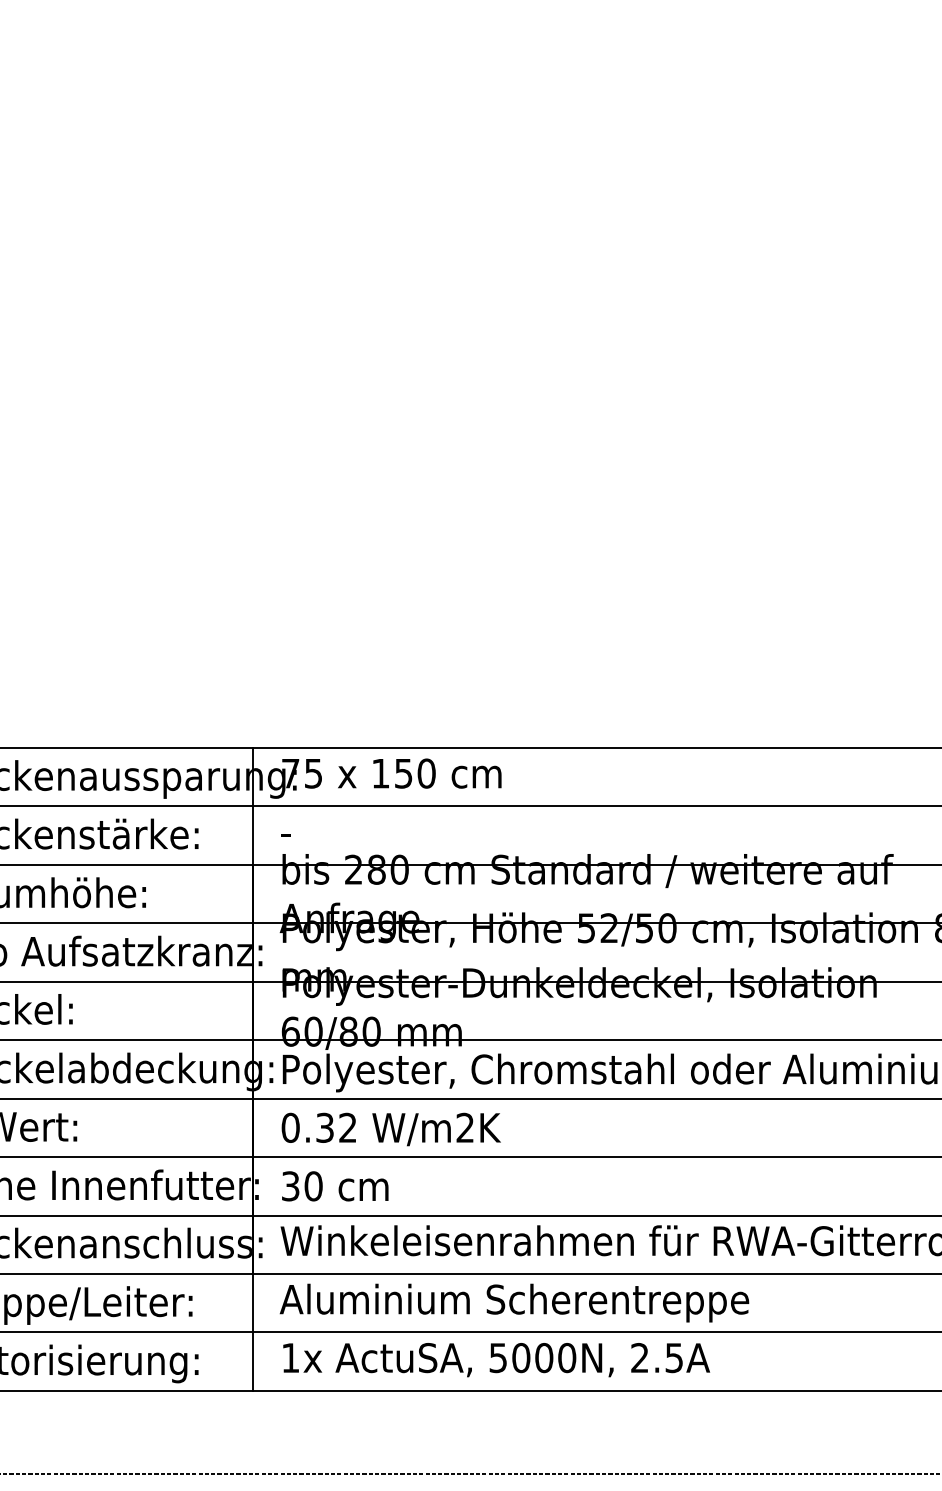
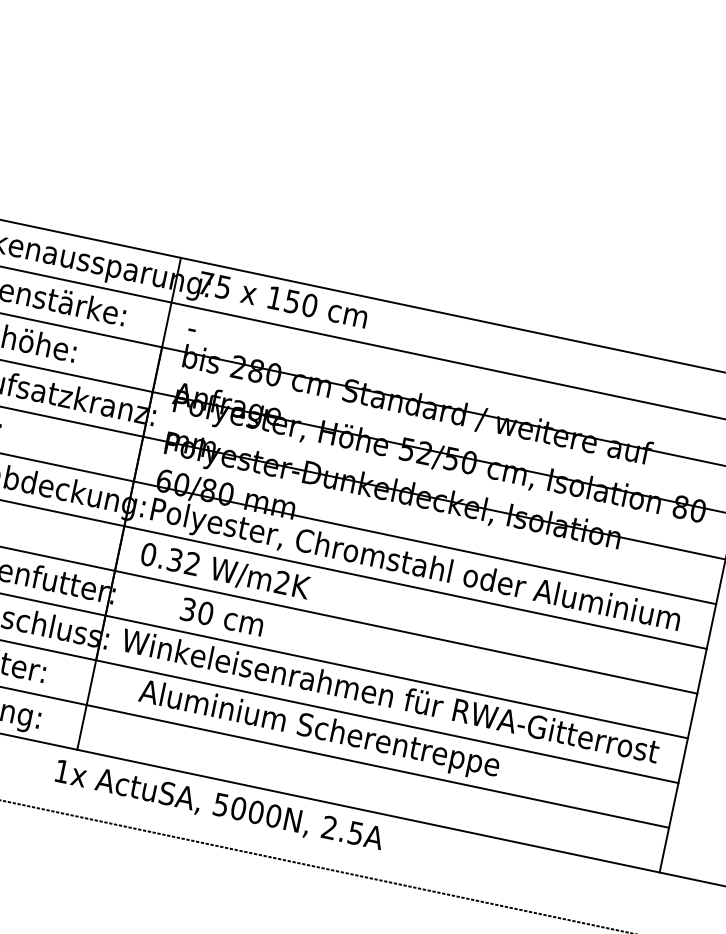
text: (335, 1186) -> (222, 617), moved
text: (514, 1302) -> (319, 730), moved
text: (496, 1360) -> (219, 806), moved

